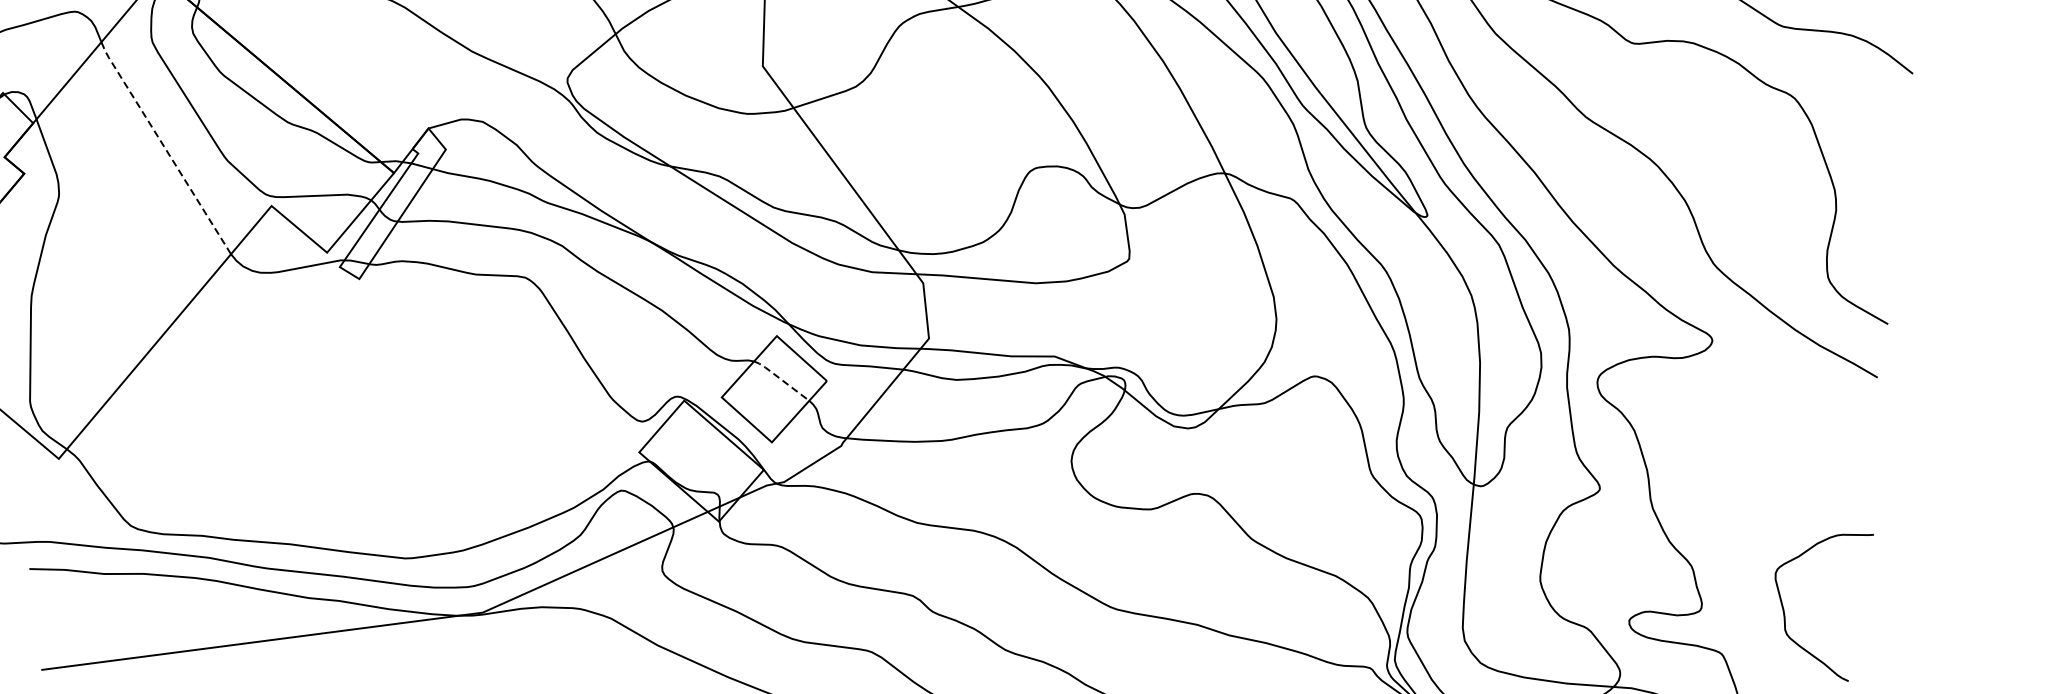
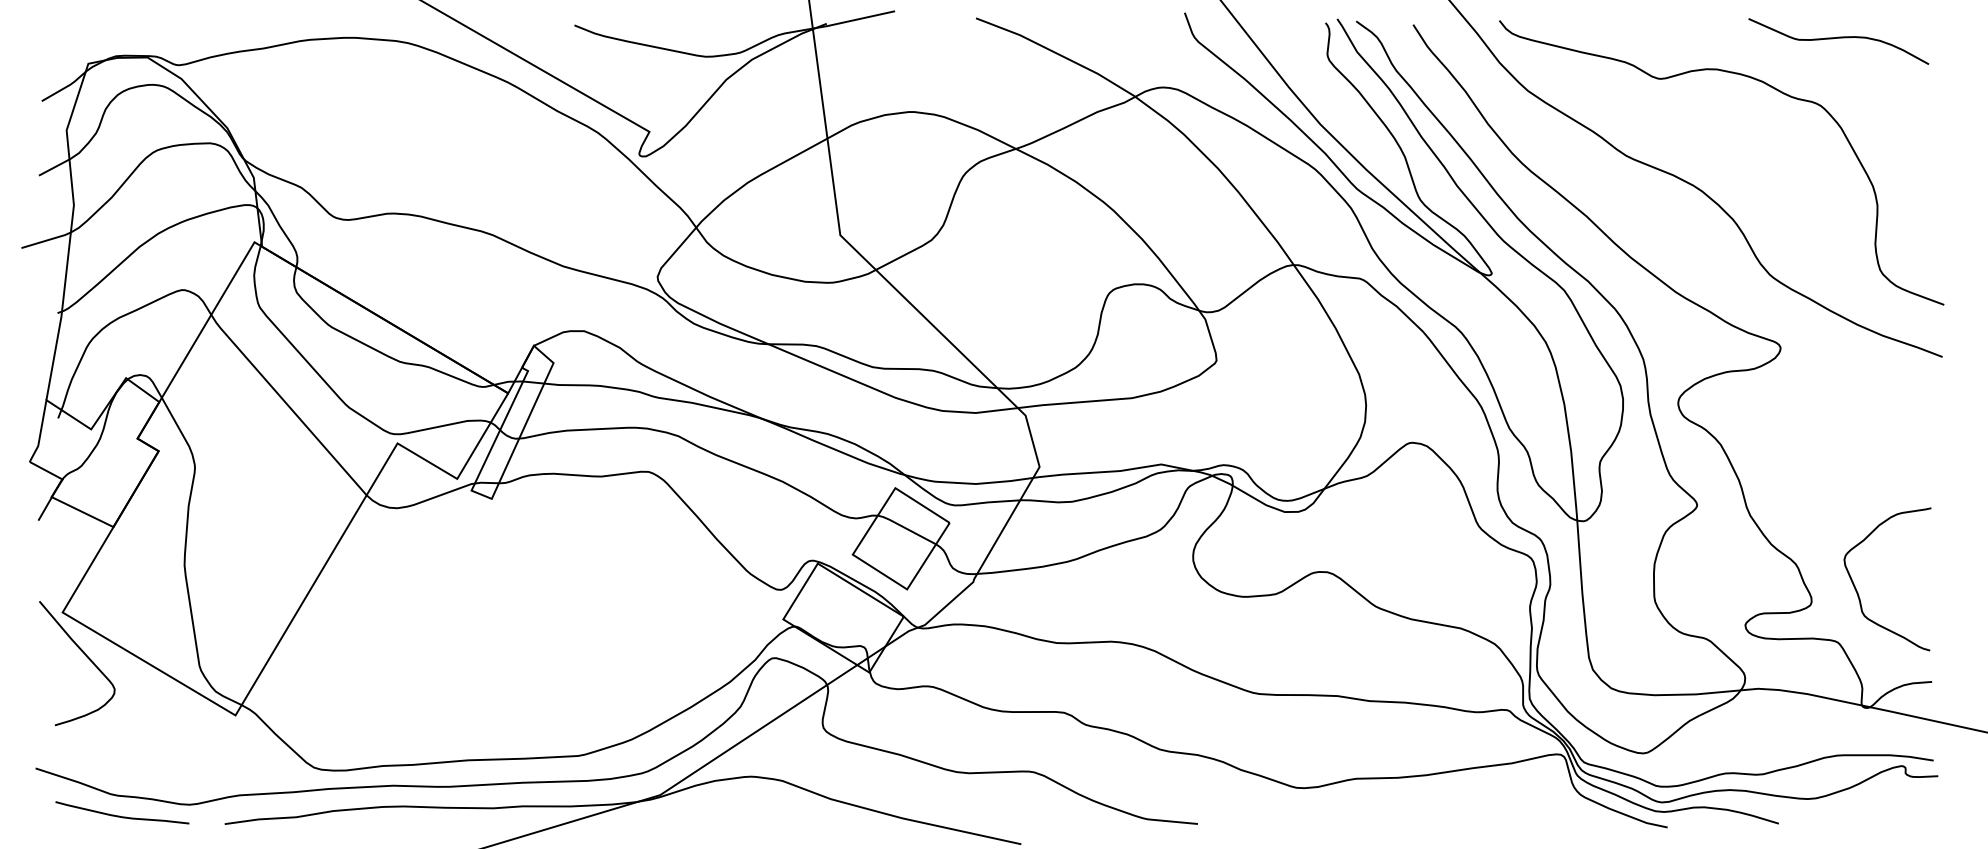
line: (164, 147) -> (287, 404), dashed -> solid
line: (781, 379) -> (906, 528), dashed -> solid
curve: (1784, 609) -> (1858, 592), moved

